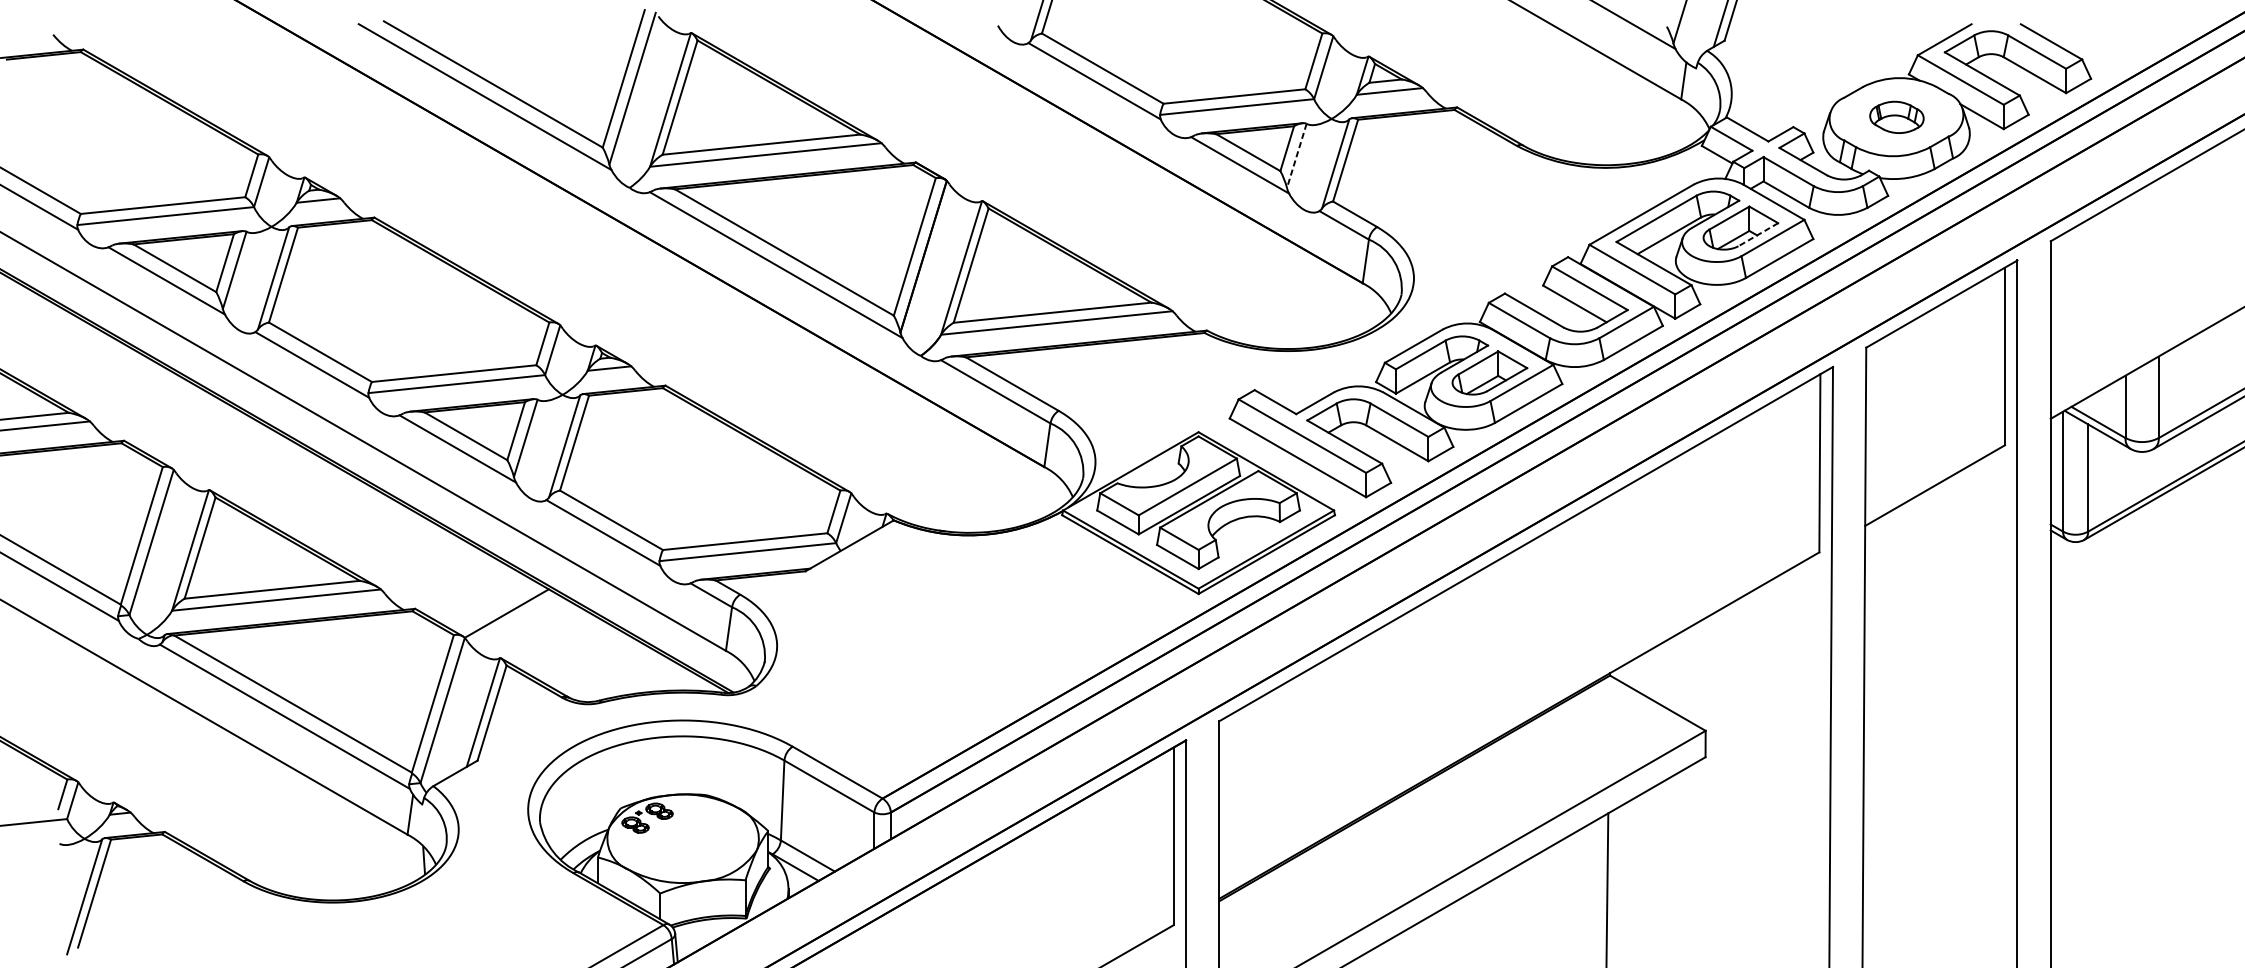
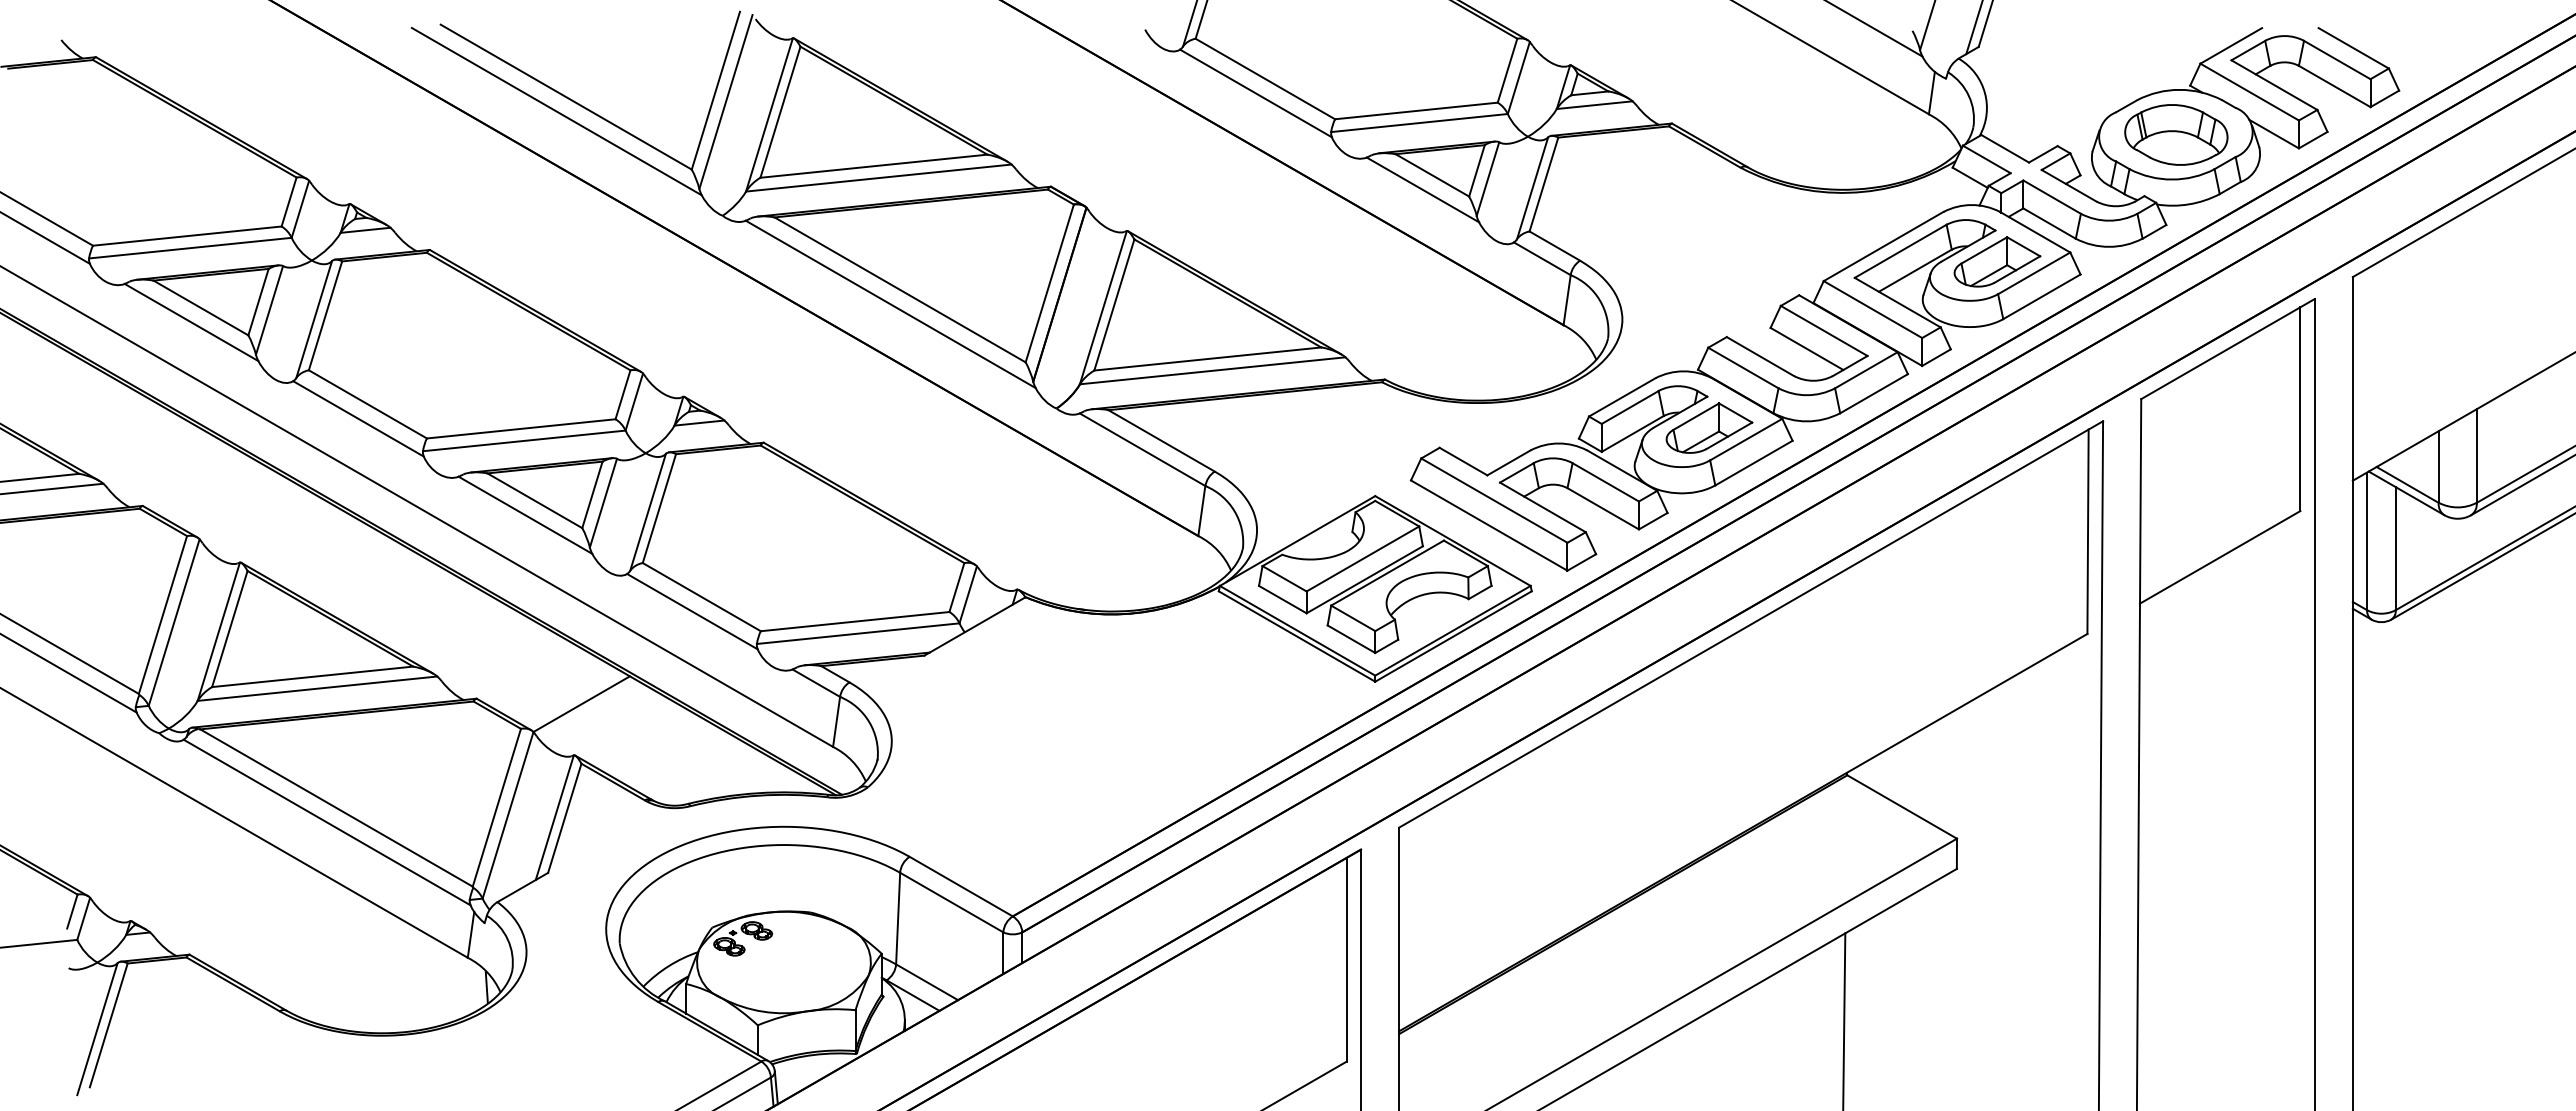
part: (1897, 117) -> (2176, 134), size x1.67
line: (1296, 156) -> (1487, 179), dashed -> solid
line: (1757, 234) -> (2016, 269), dashed -> solid

